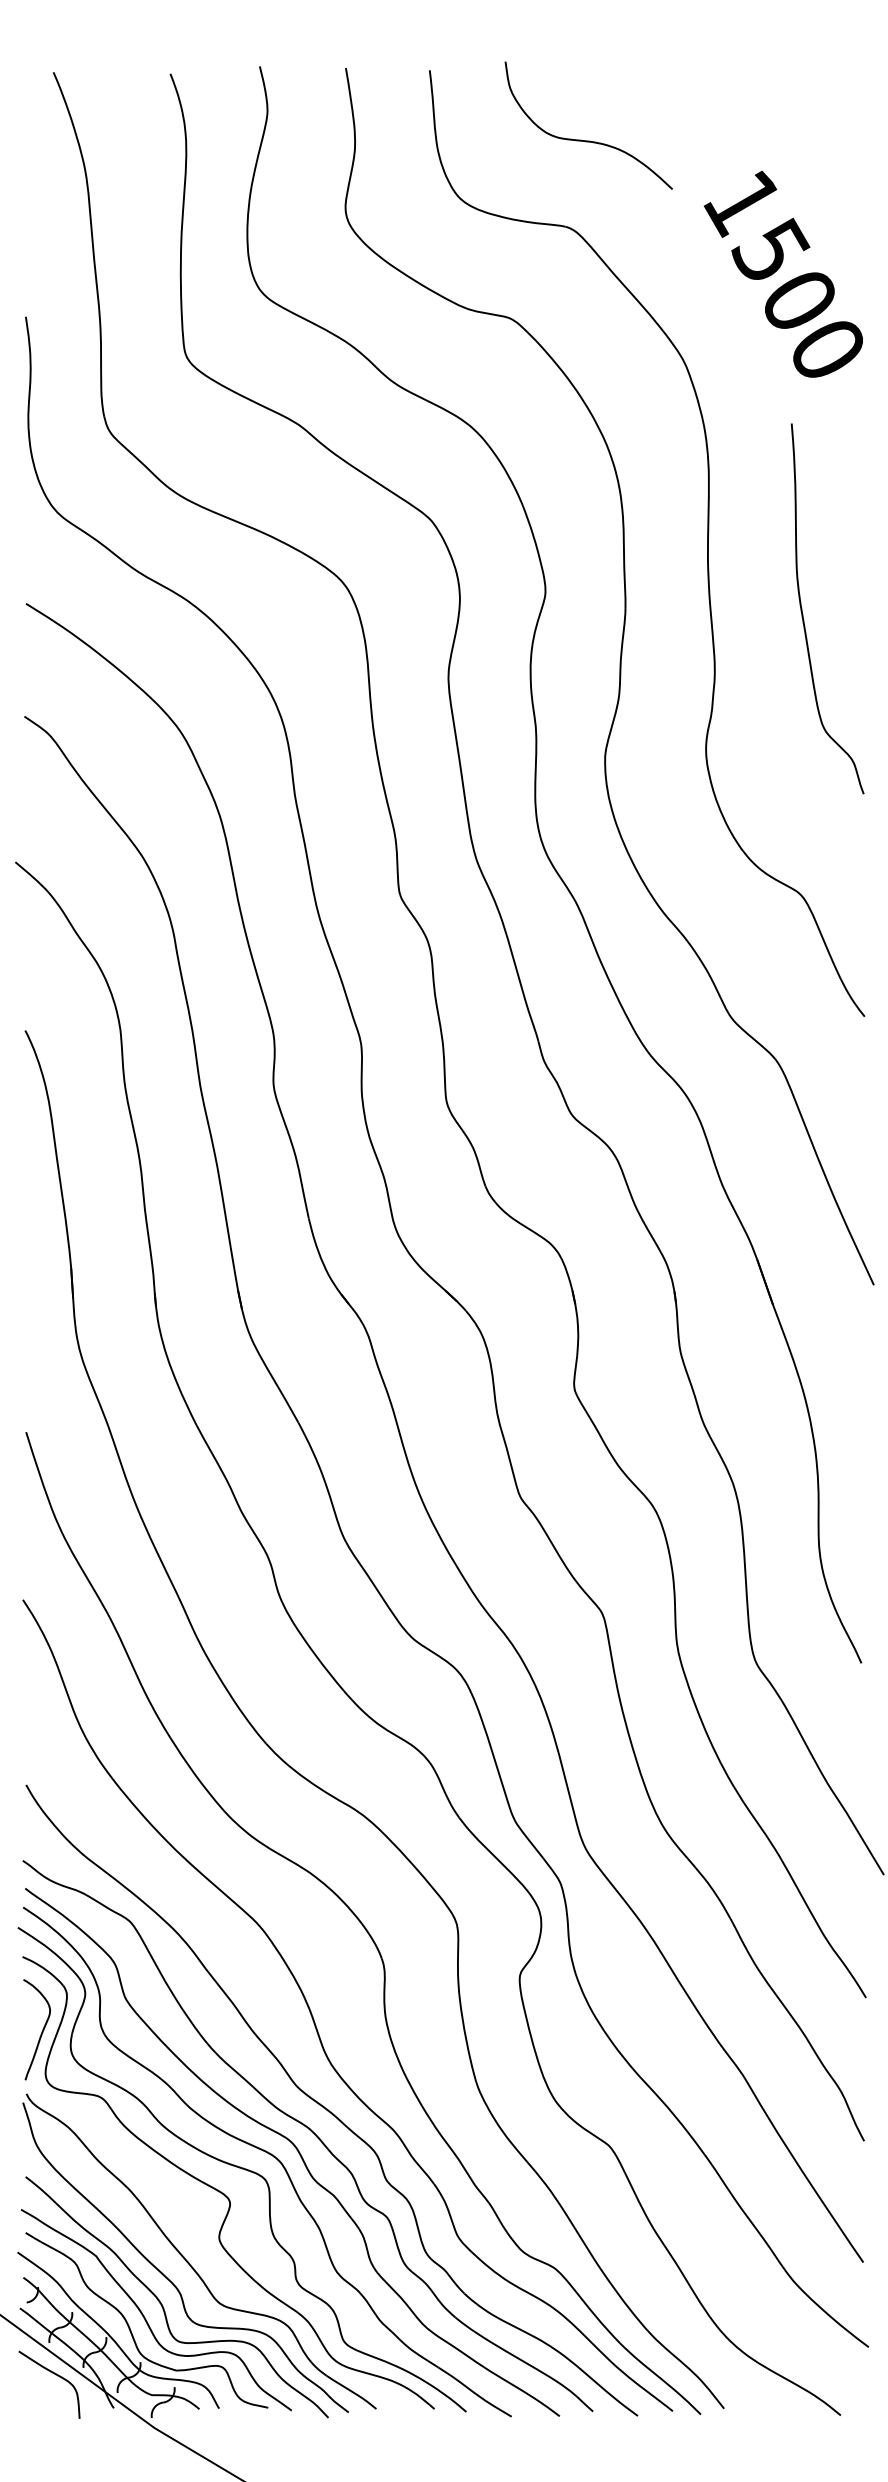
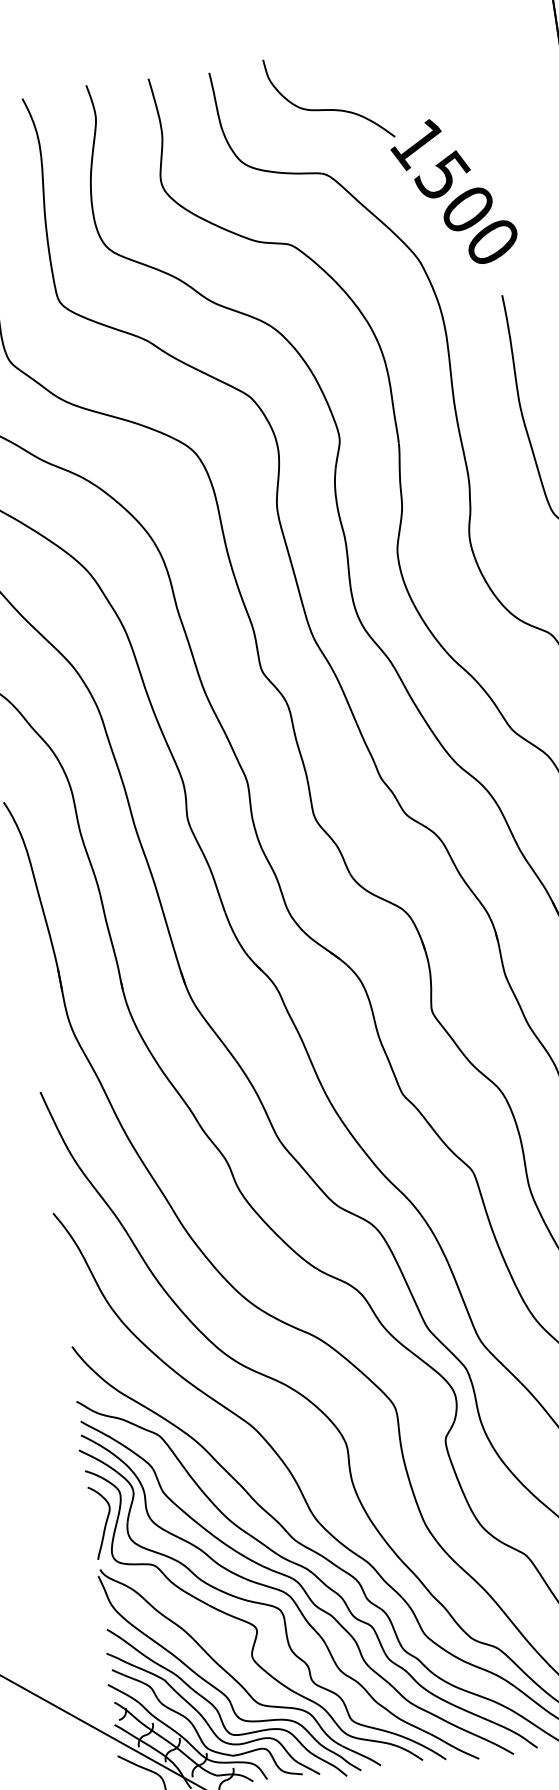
text: (782, 273) -> (453, 191), moved

